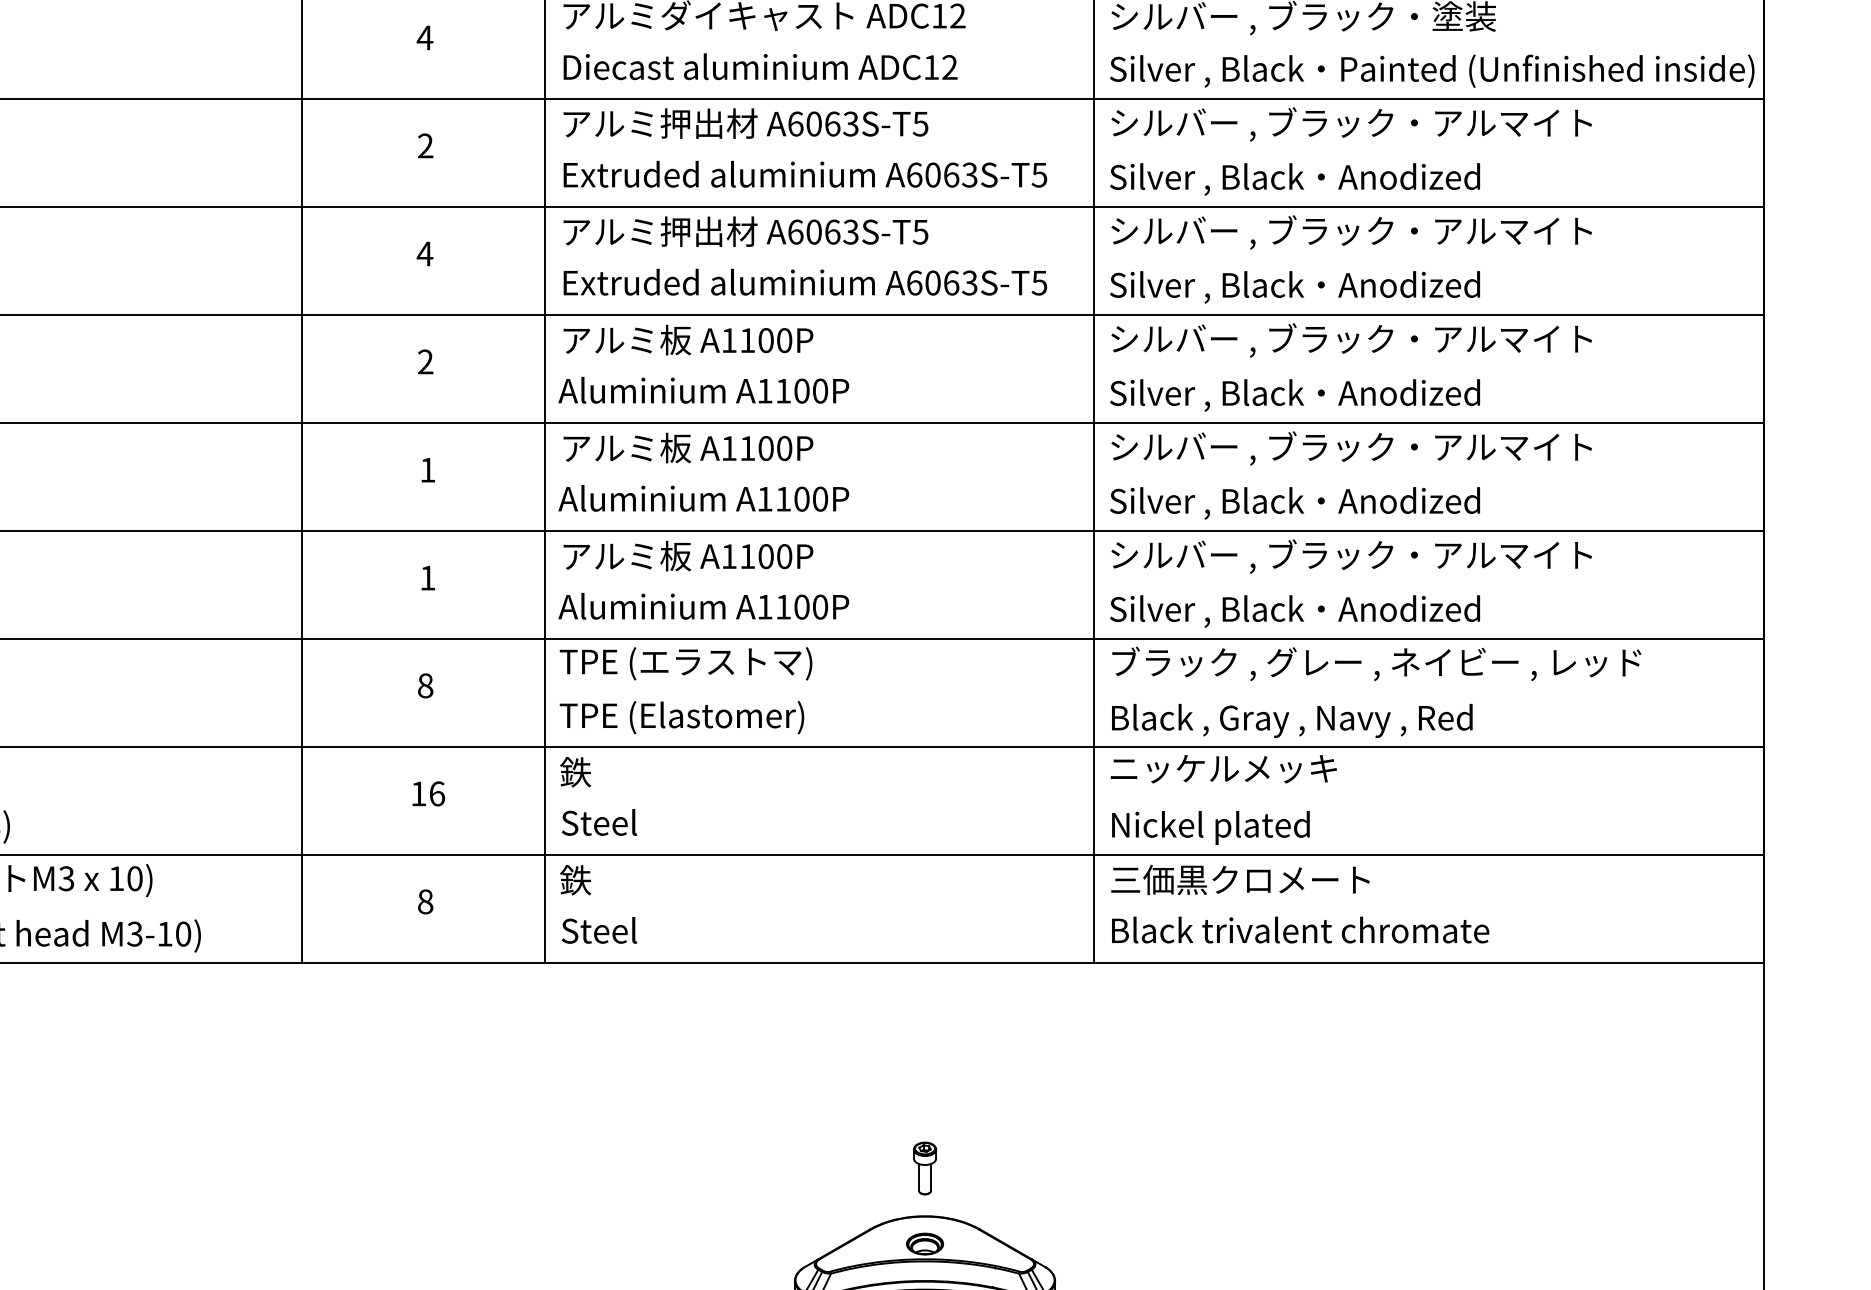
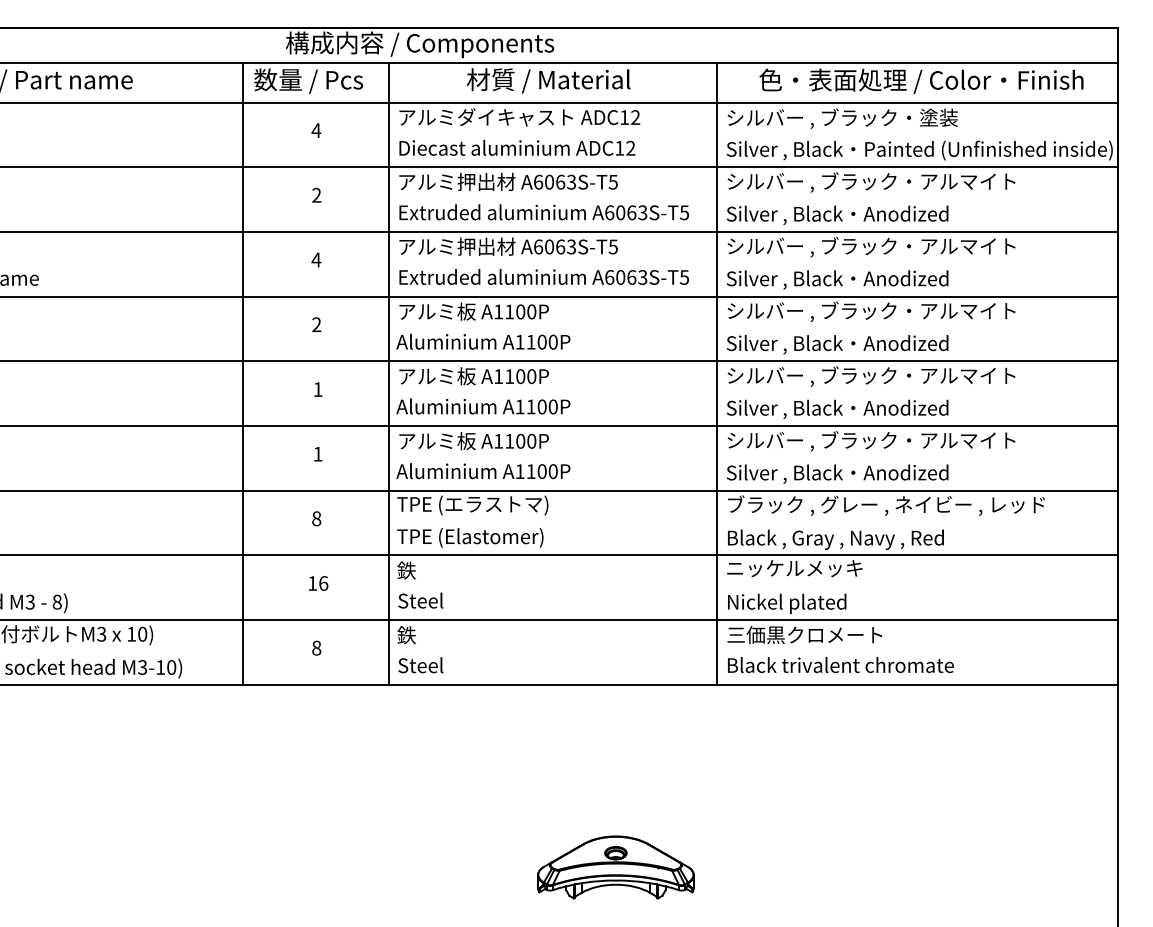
part: (924, 1167) -> (615, 807), removed

